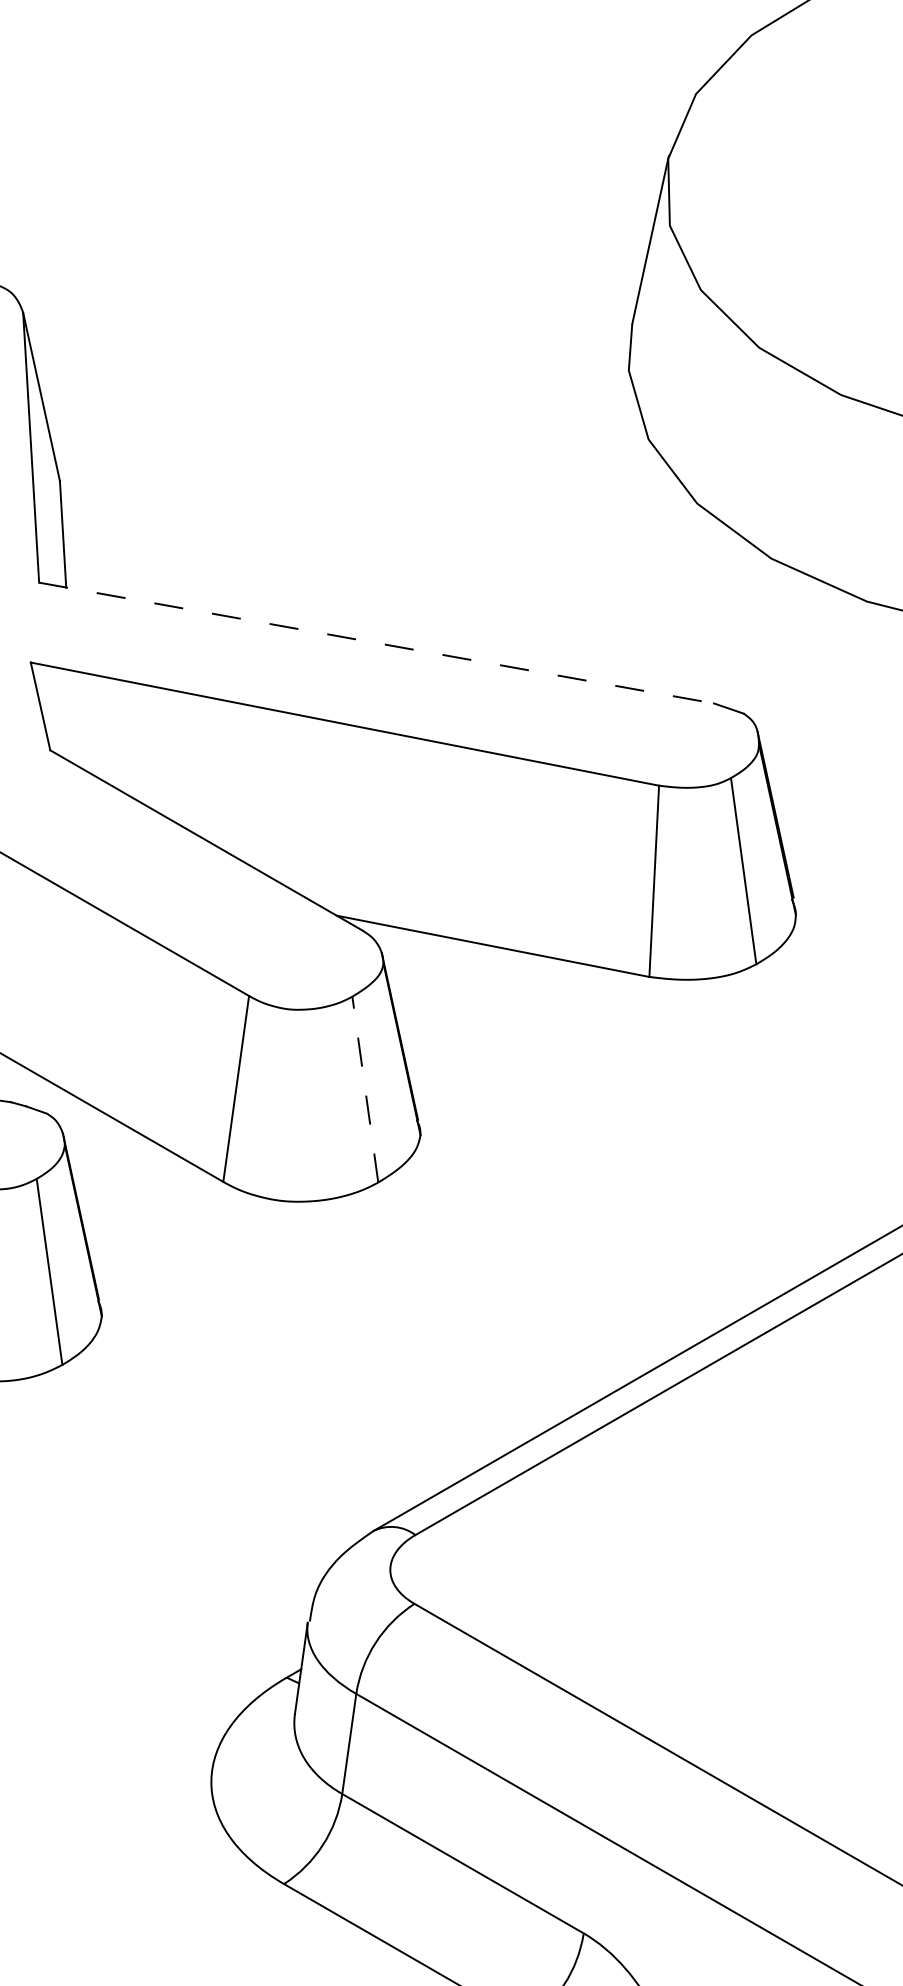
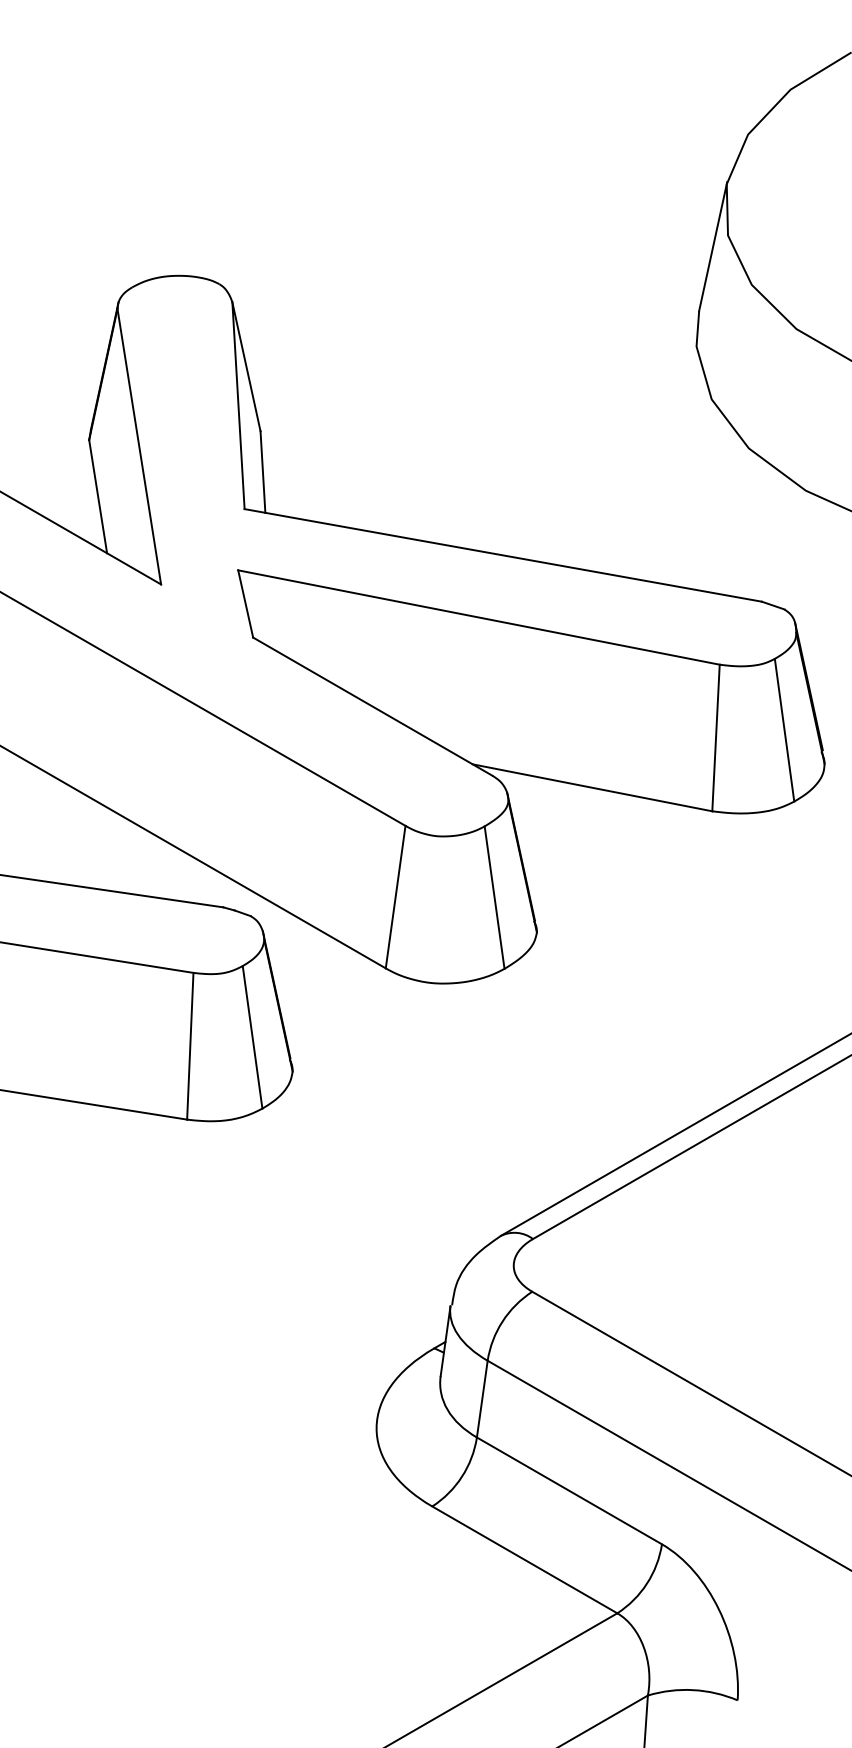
line: (376, 643) -> (503, 555), dashed -> solid
line: (365, 1089) -> (494, 897), dashed -> solid

